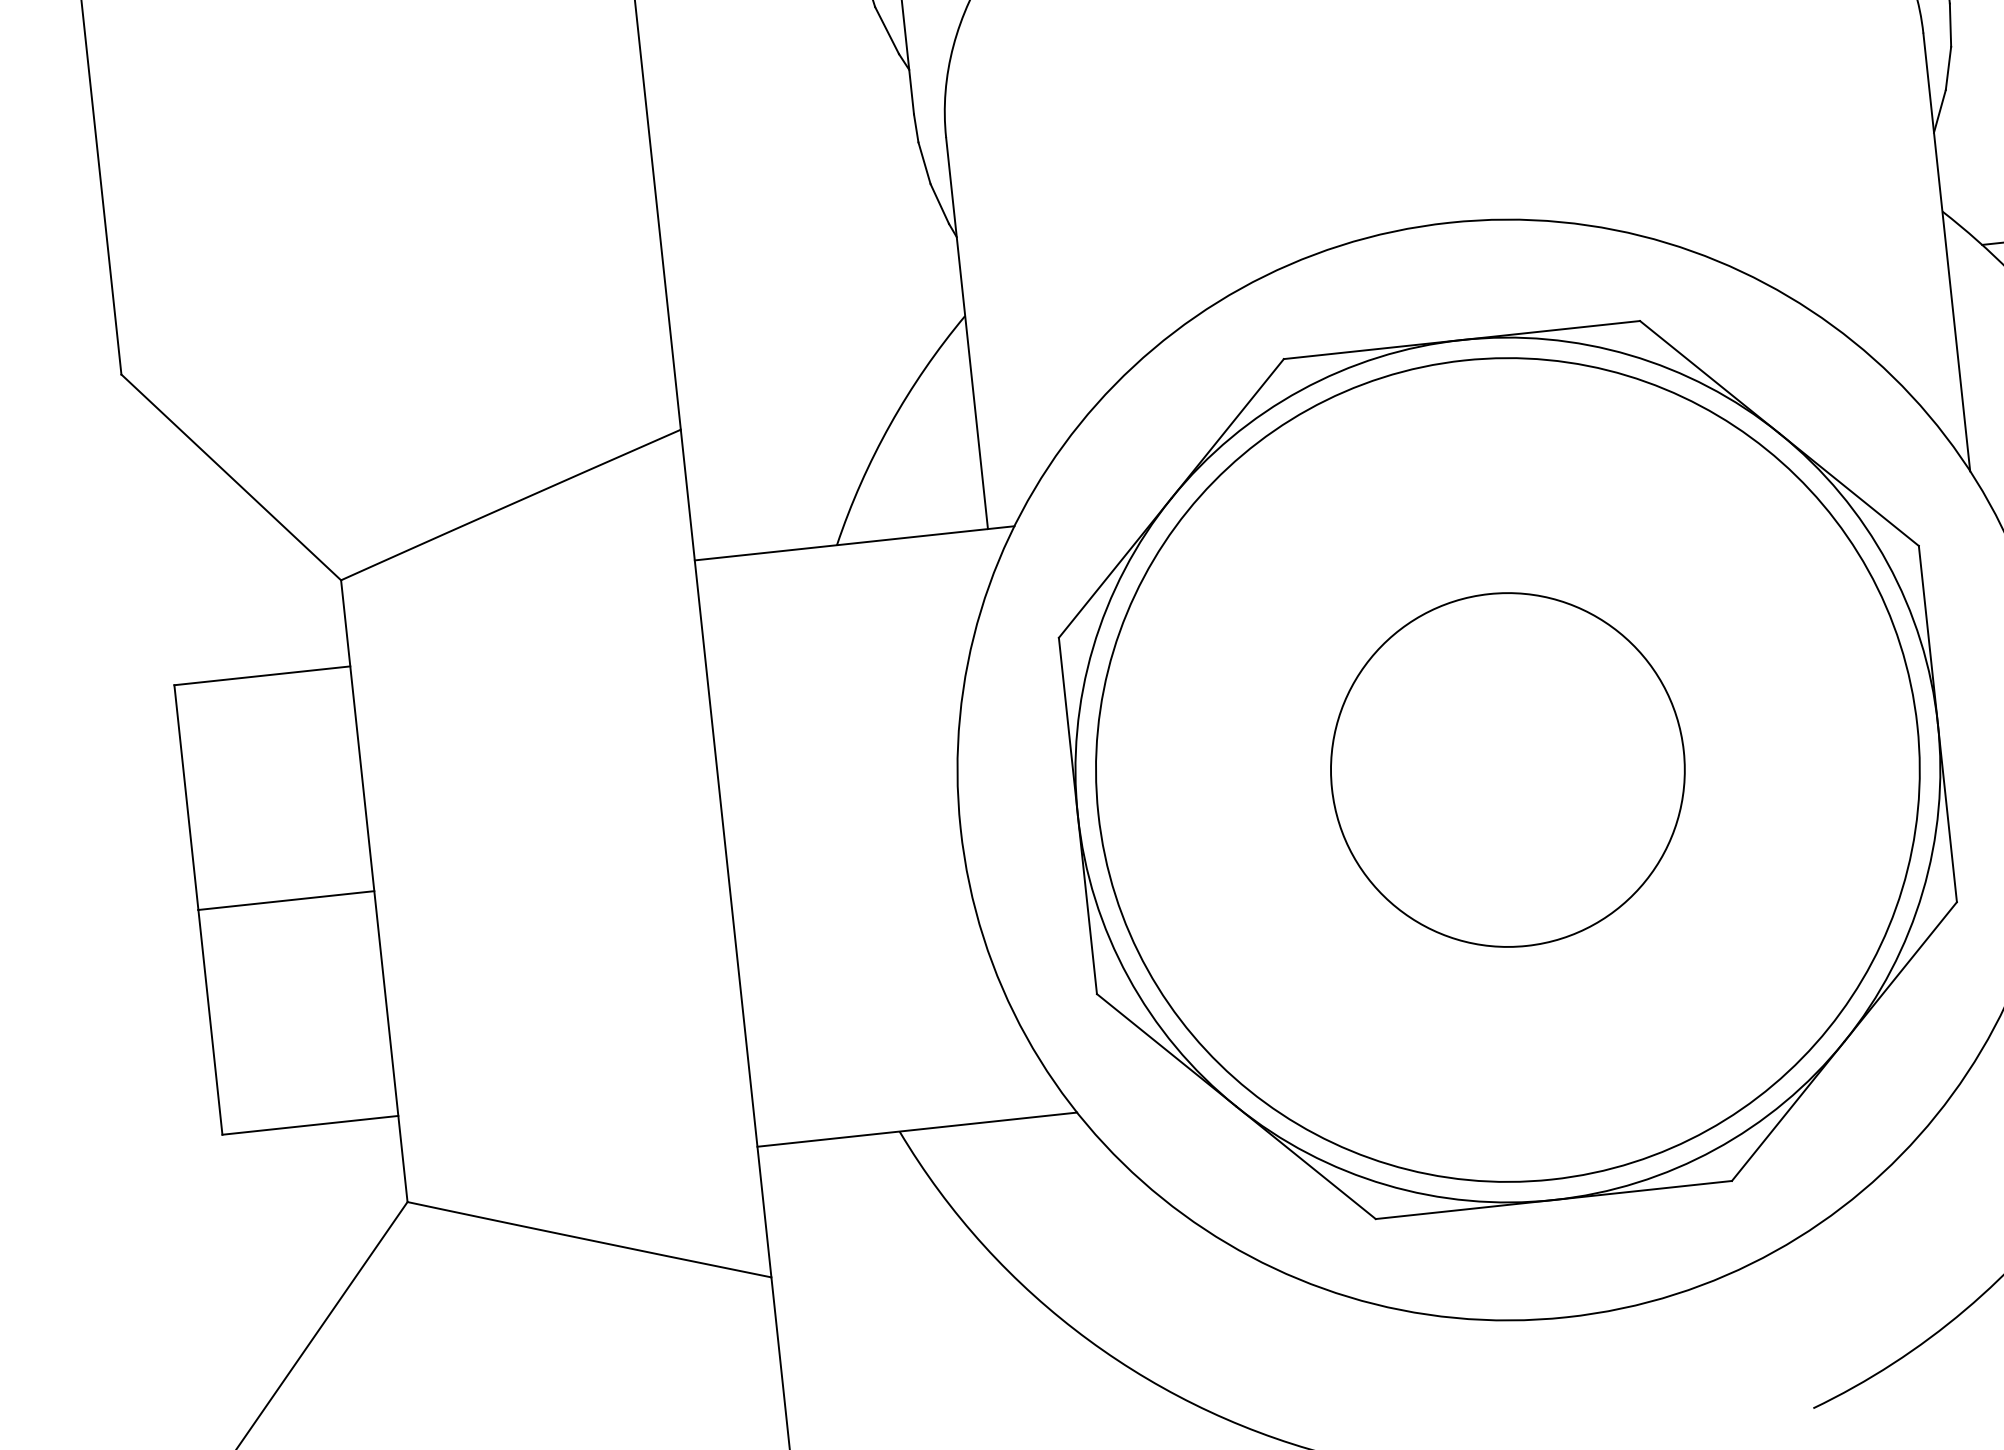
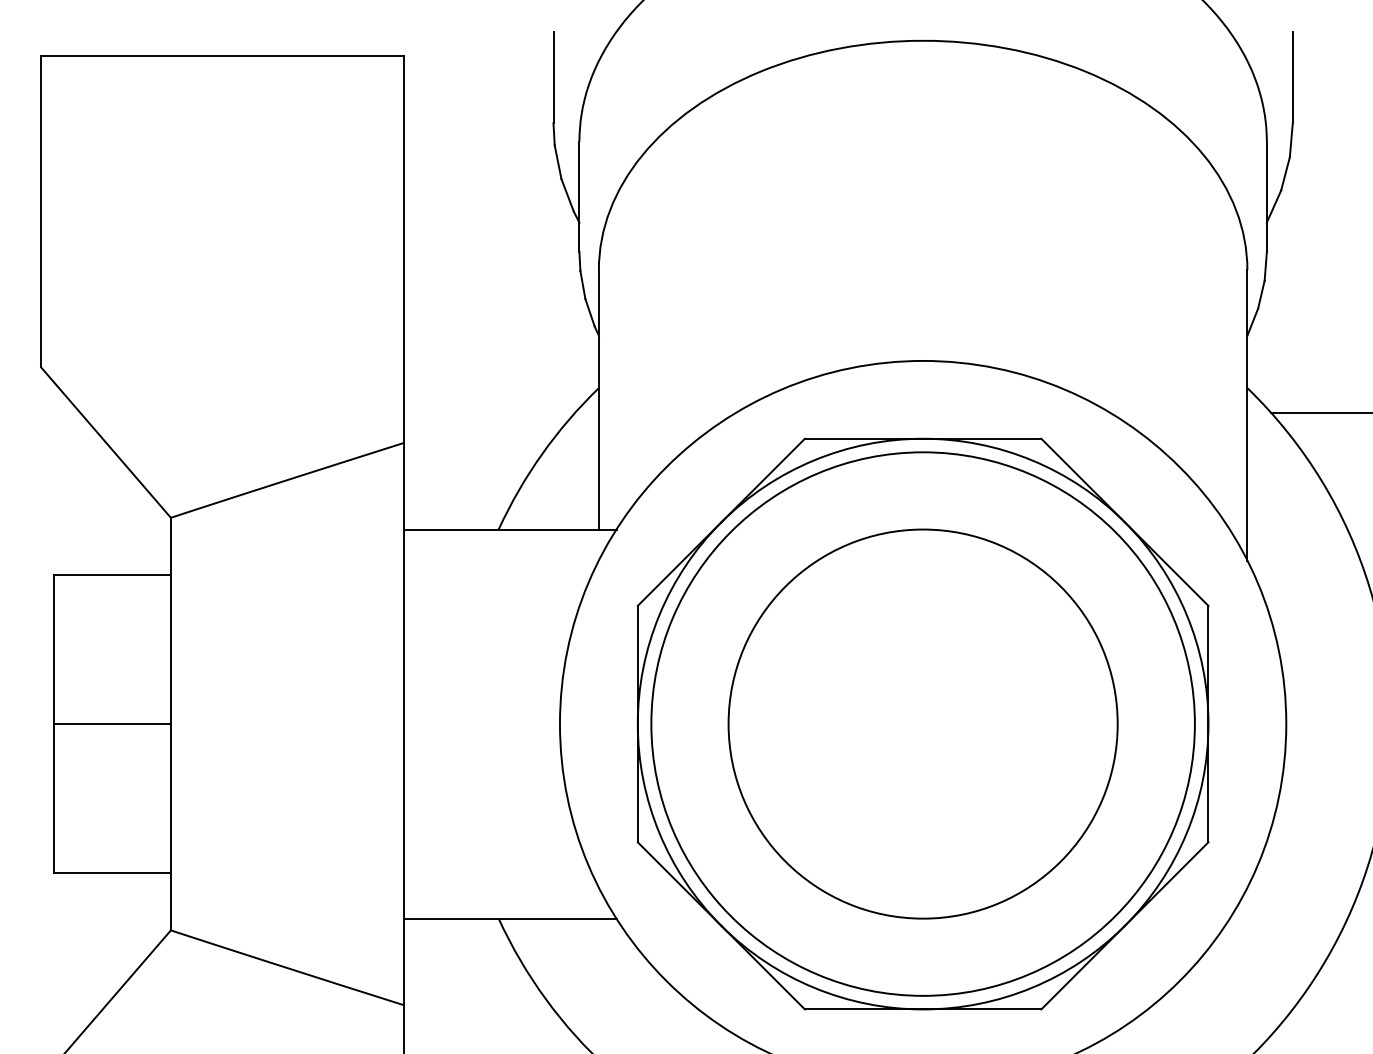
circle: (1506, 769) -> (922, 723), size x1.67

